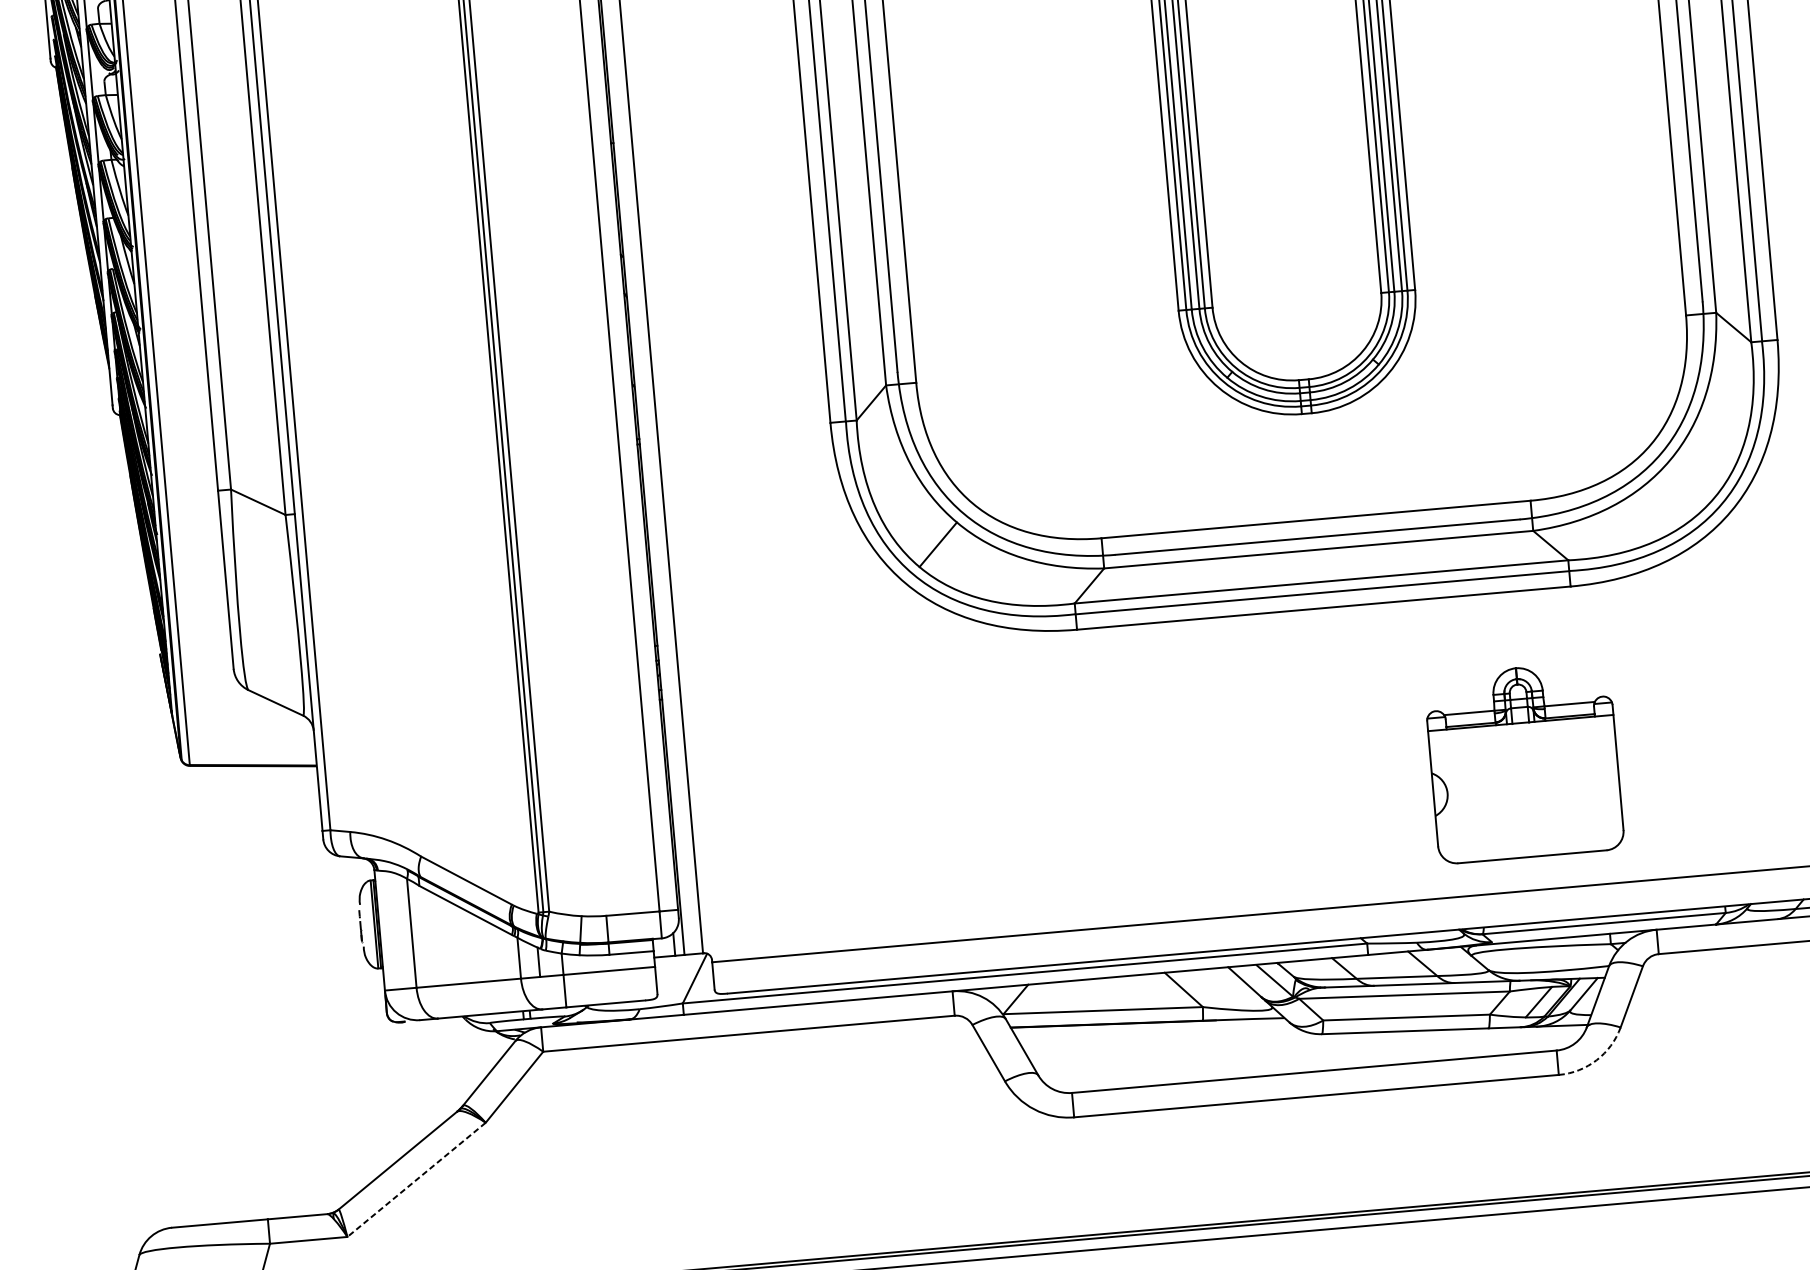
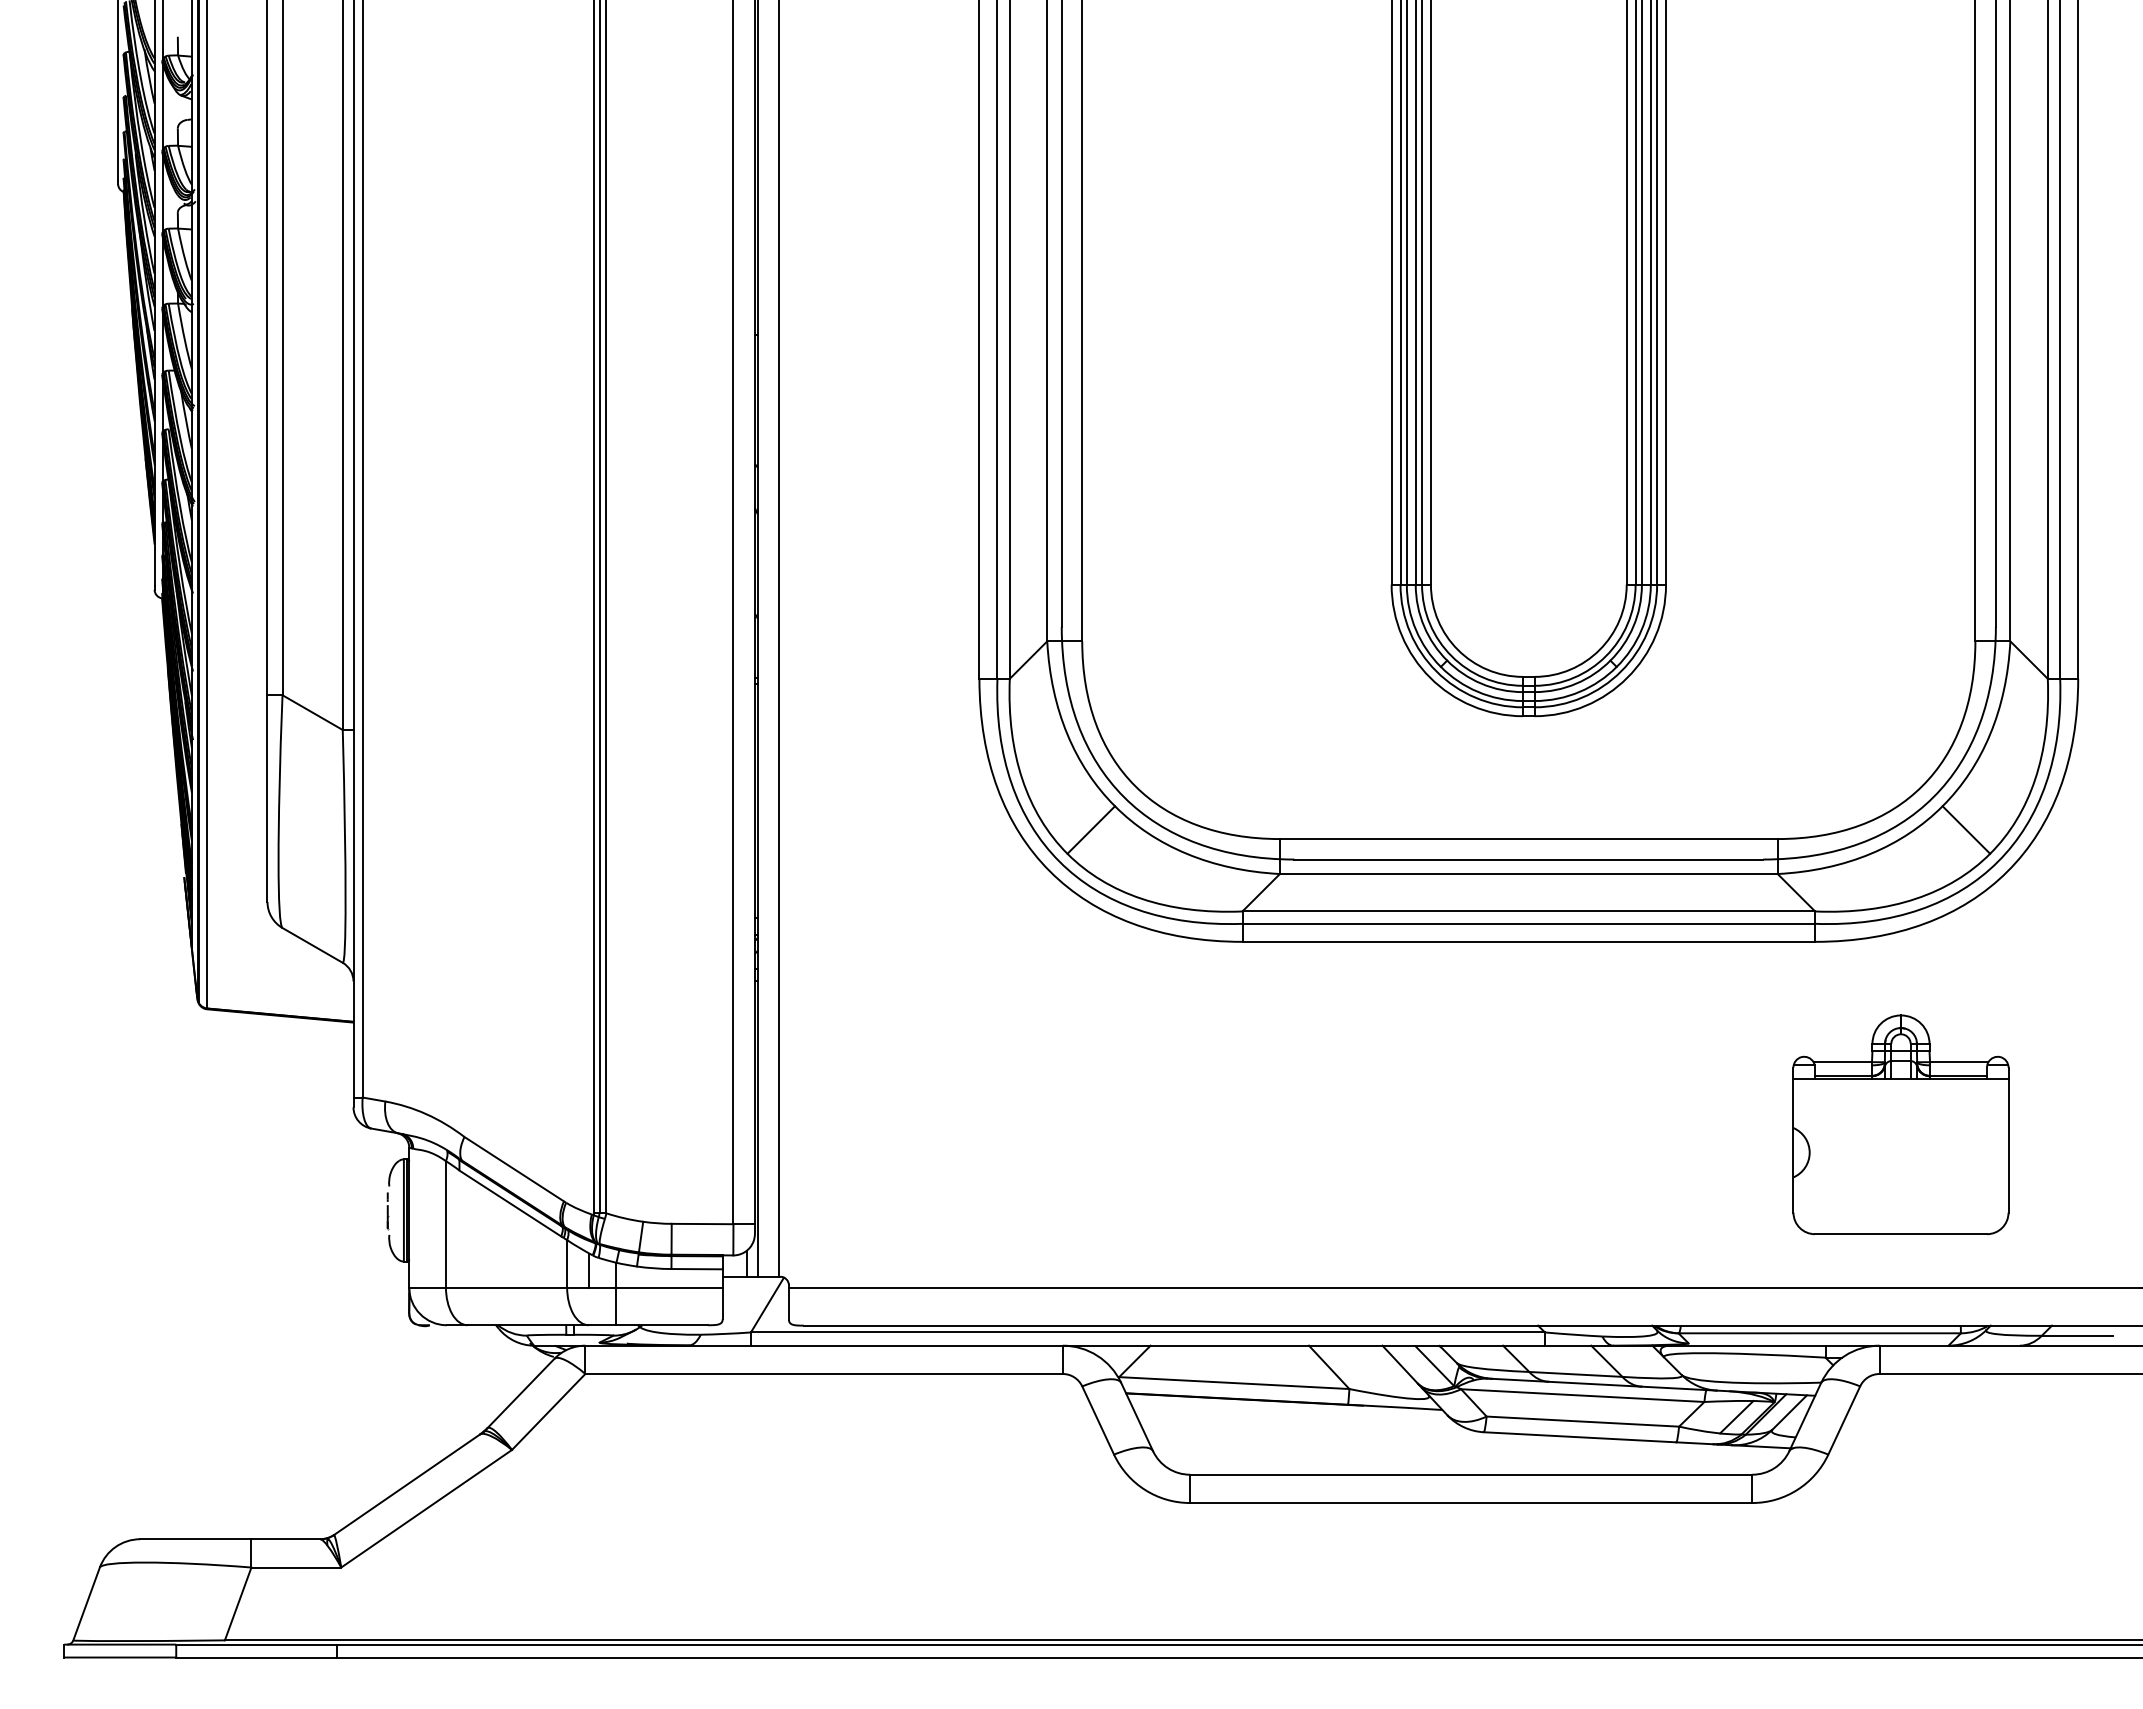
line: (1692, 478) -> (1966, 829), added
part: (1523, 762) -> (1900, 1124), moved
arc: (1596, 1059) -> (1797, 1489), dashed -> solid
line: (416, 1179) -> (426, 1508), dashed -> solid

